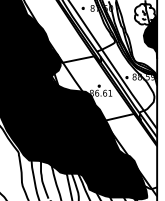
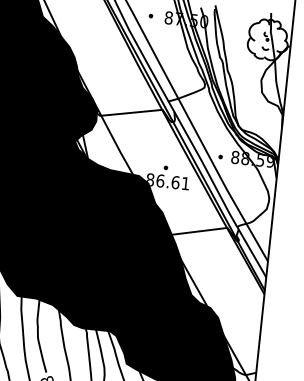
fill: (150, 37) -> (273, 85), removed

